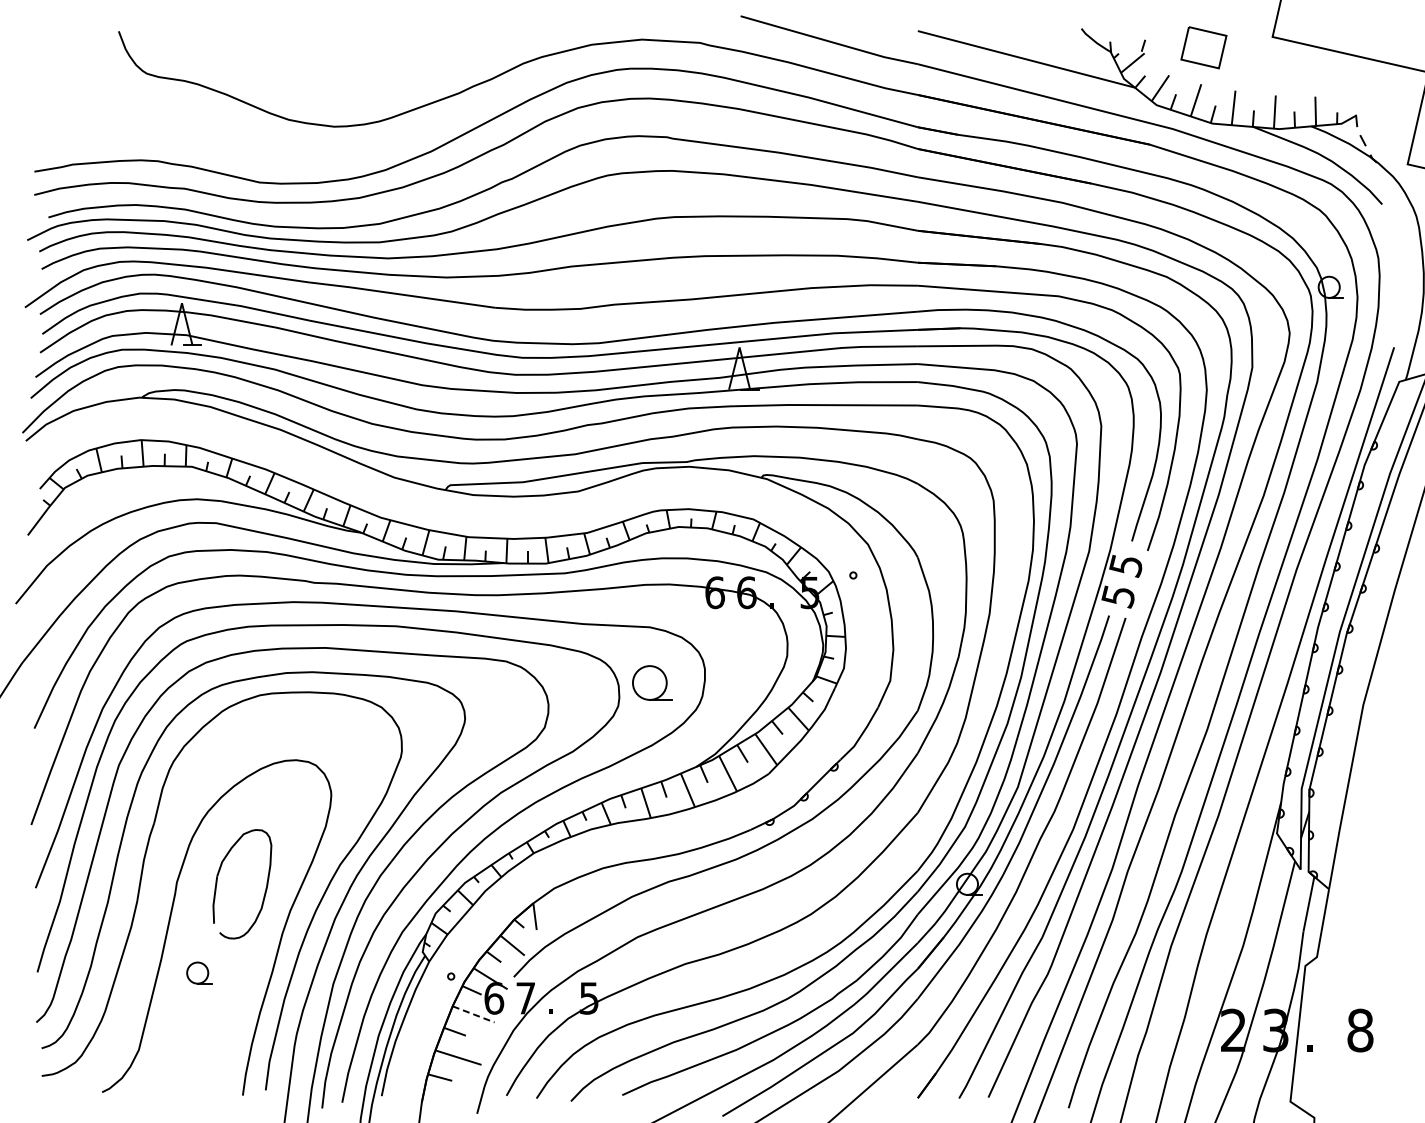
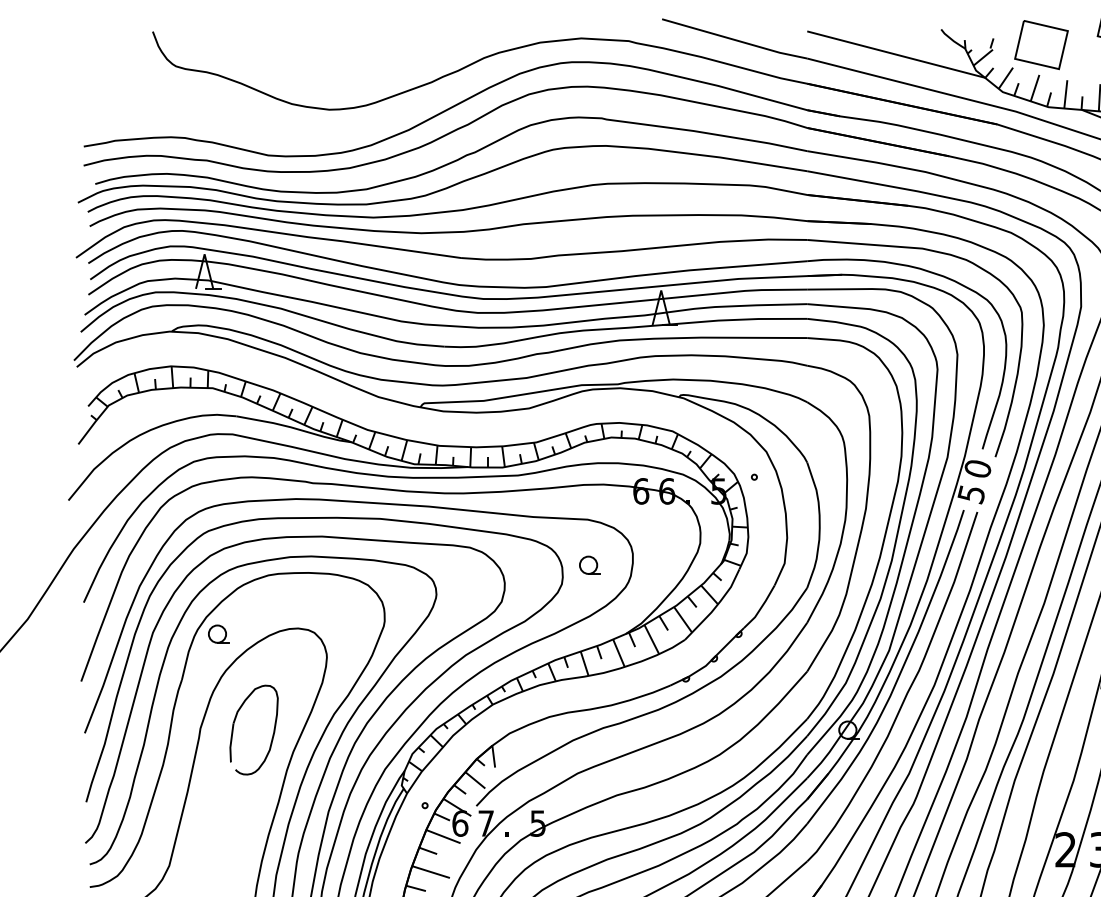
part: (1203, 47) -> (1041, 44), size x1.43
text: (1125, 565) -> (977, 469), 5 -> 0
part: (652, 682) -> (589, 564), size x0.62
part: (199, 972) -> (218, 633), moved
line: (474, 1014) -> (444, 836), dashed -> solid

